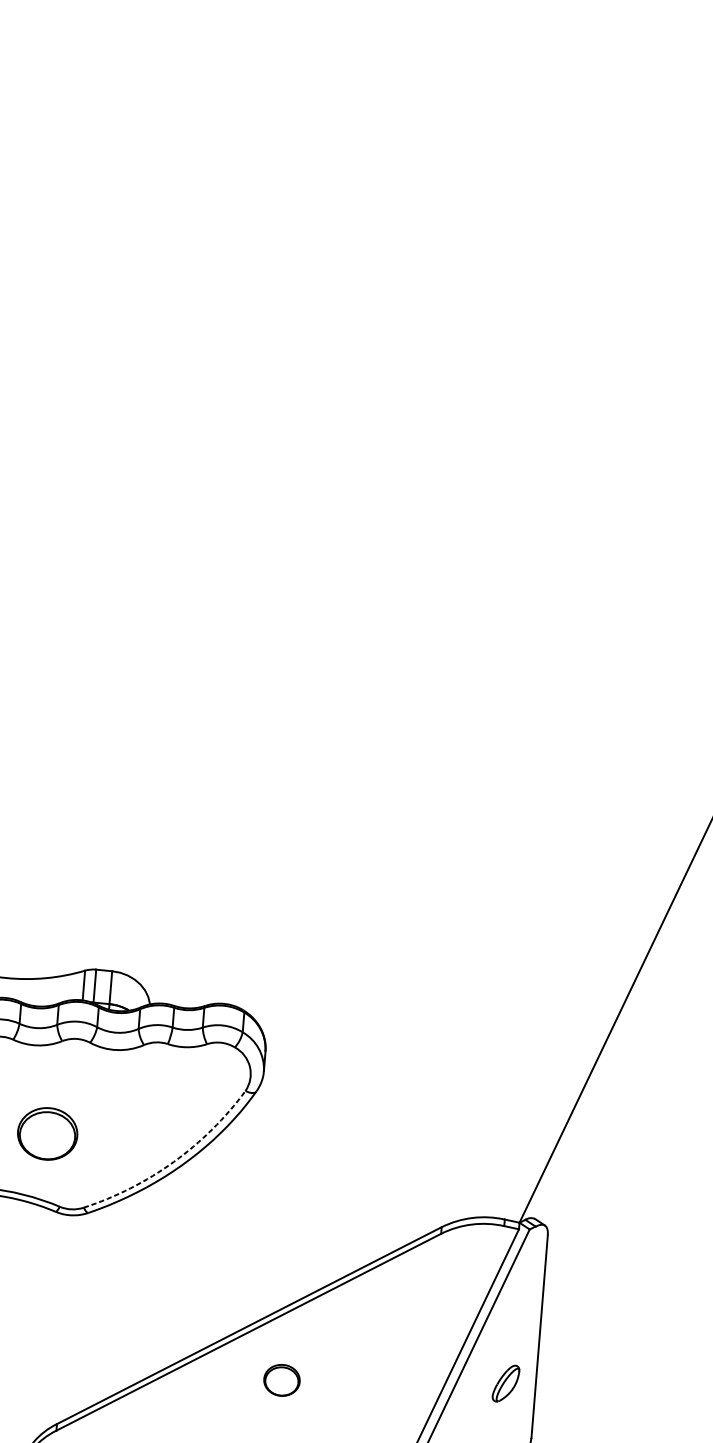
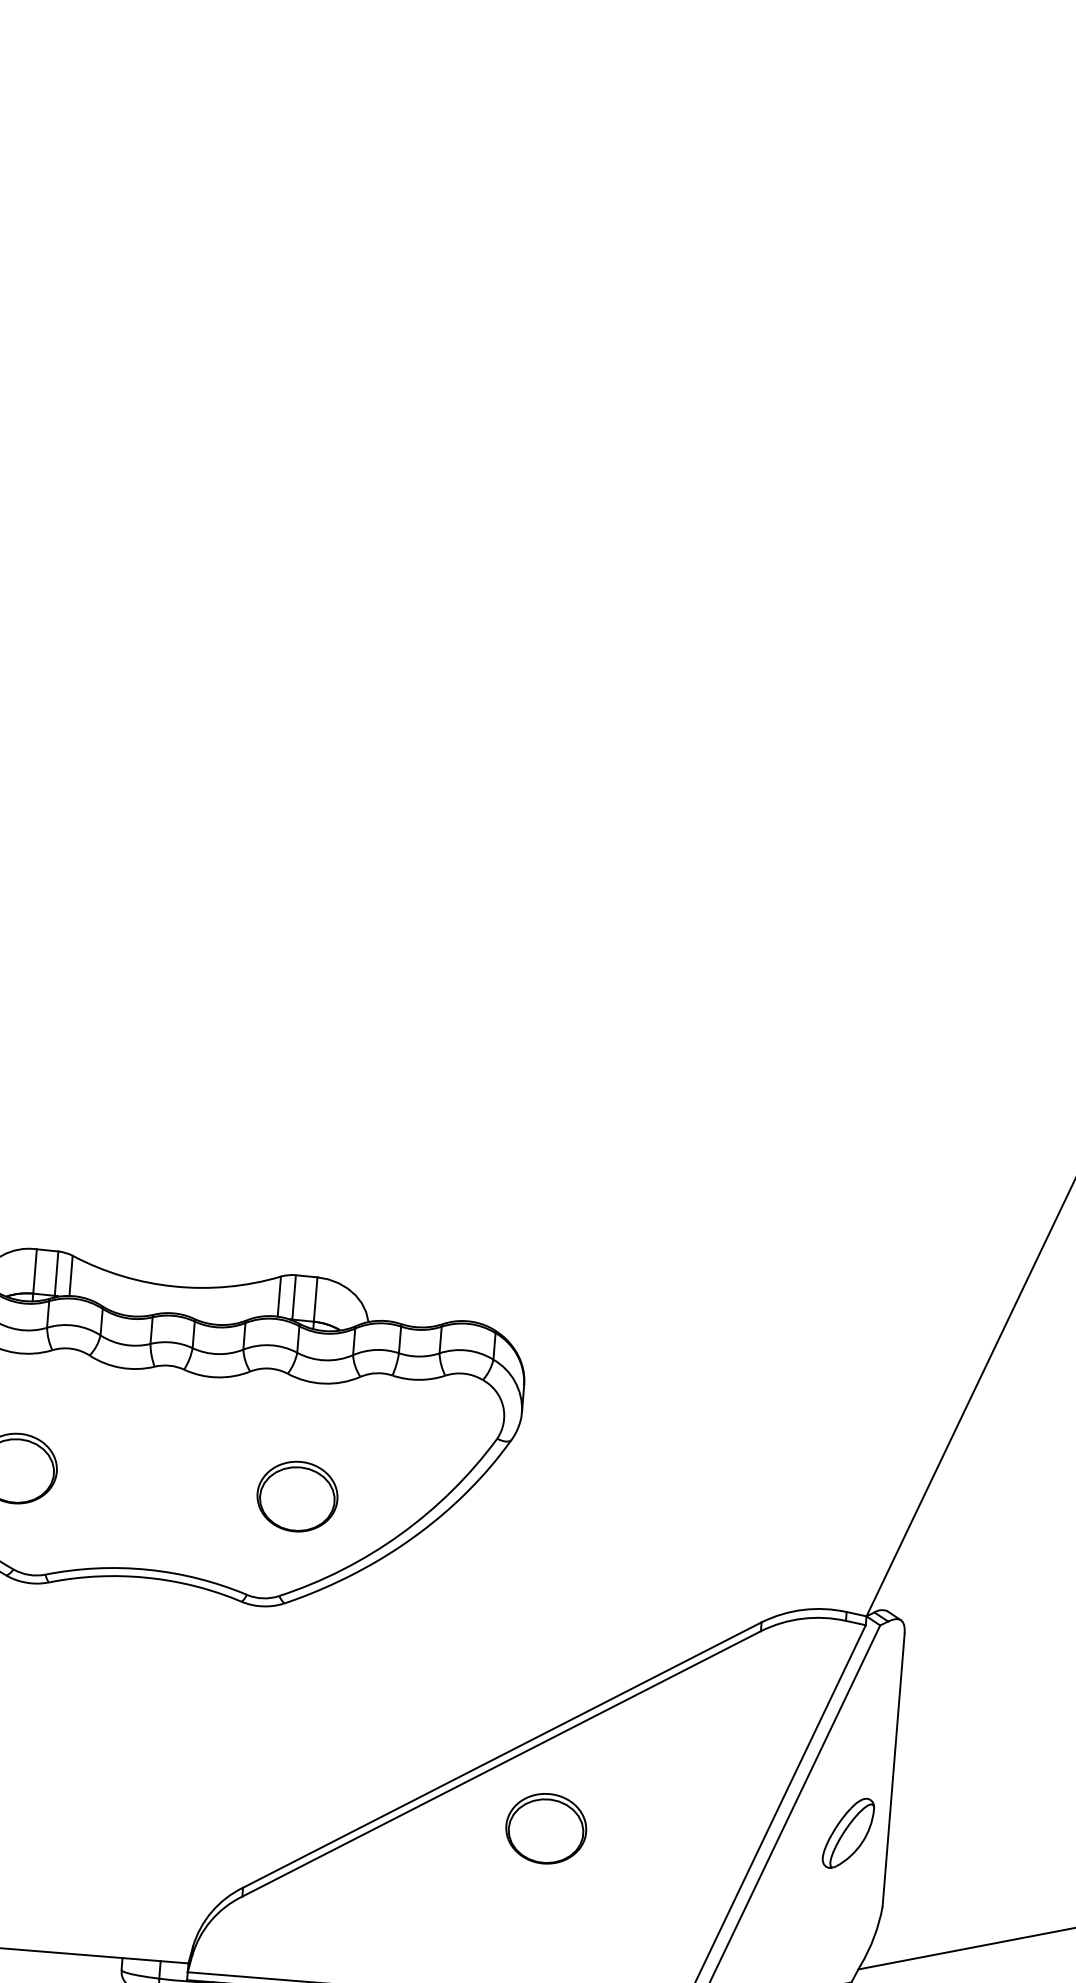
part: (47, 1133) -> (297, 1496), moved
arc: (173, 1162) -> (400, 1534), dashed -> solid
part: (282, 1380) -> (546, 1828), size x1.67
part: (505, 1383) -> (847, 1832), size x1.43

